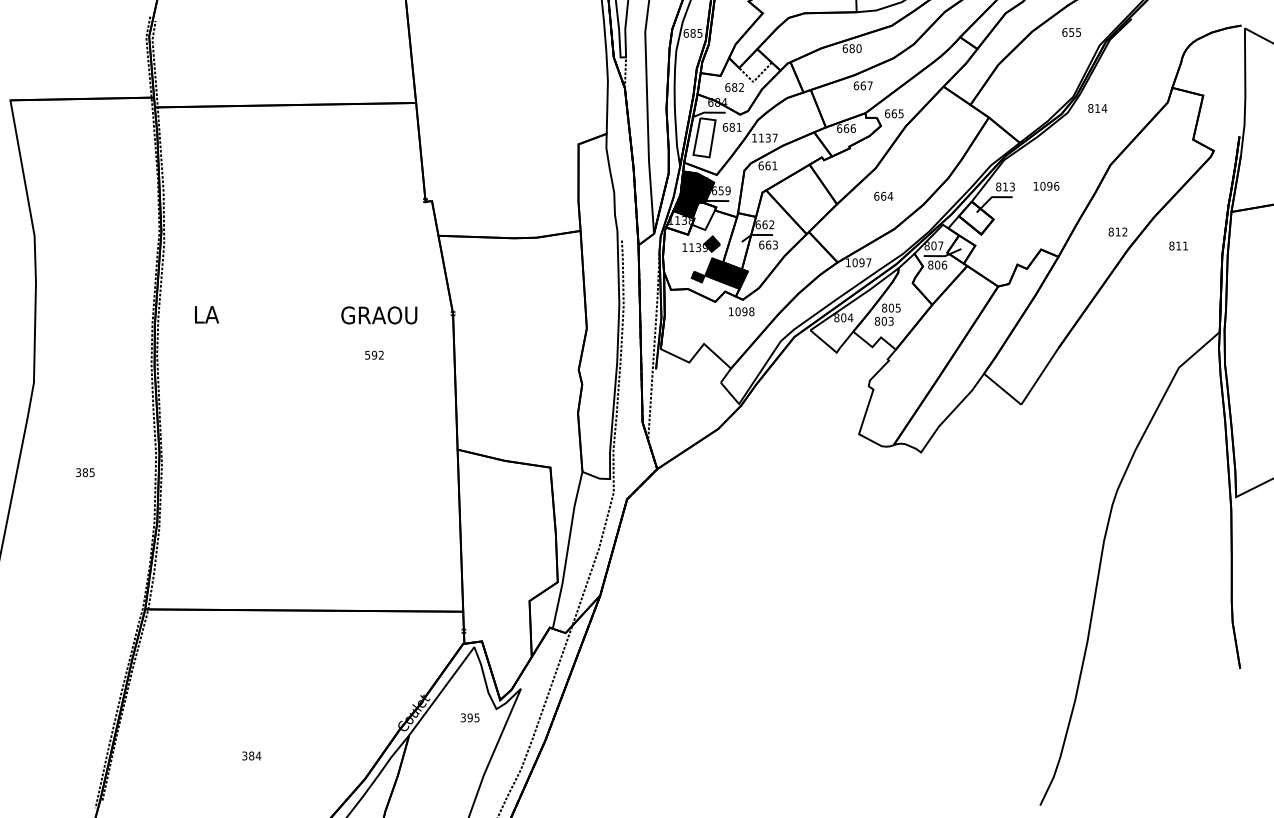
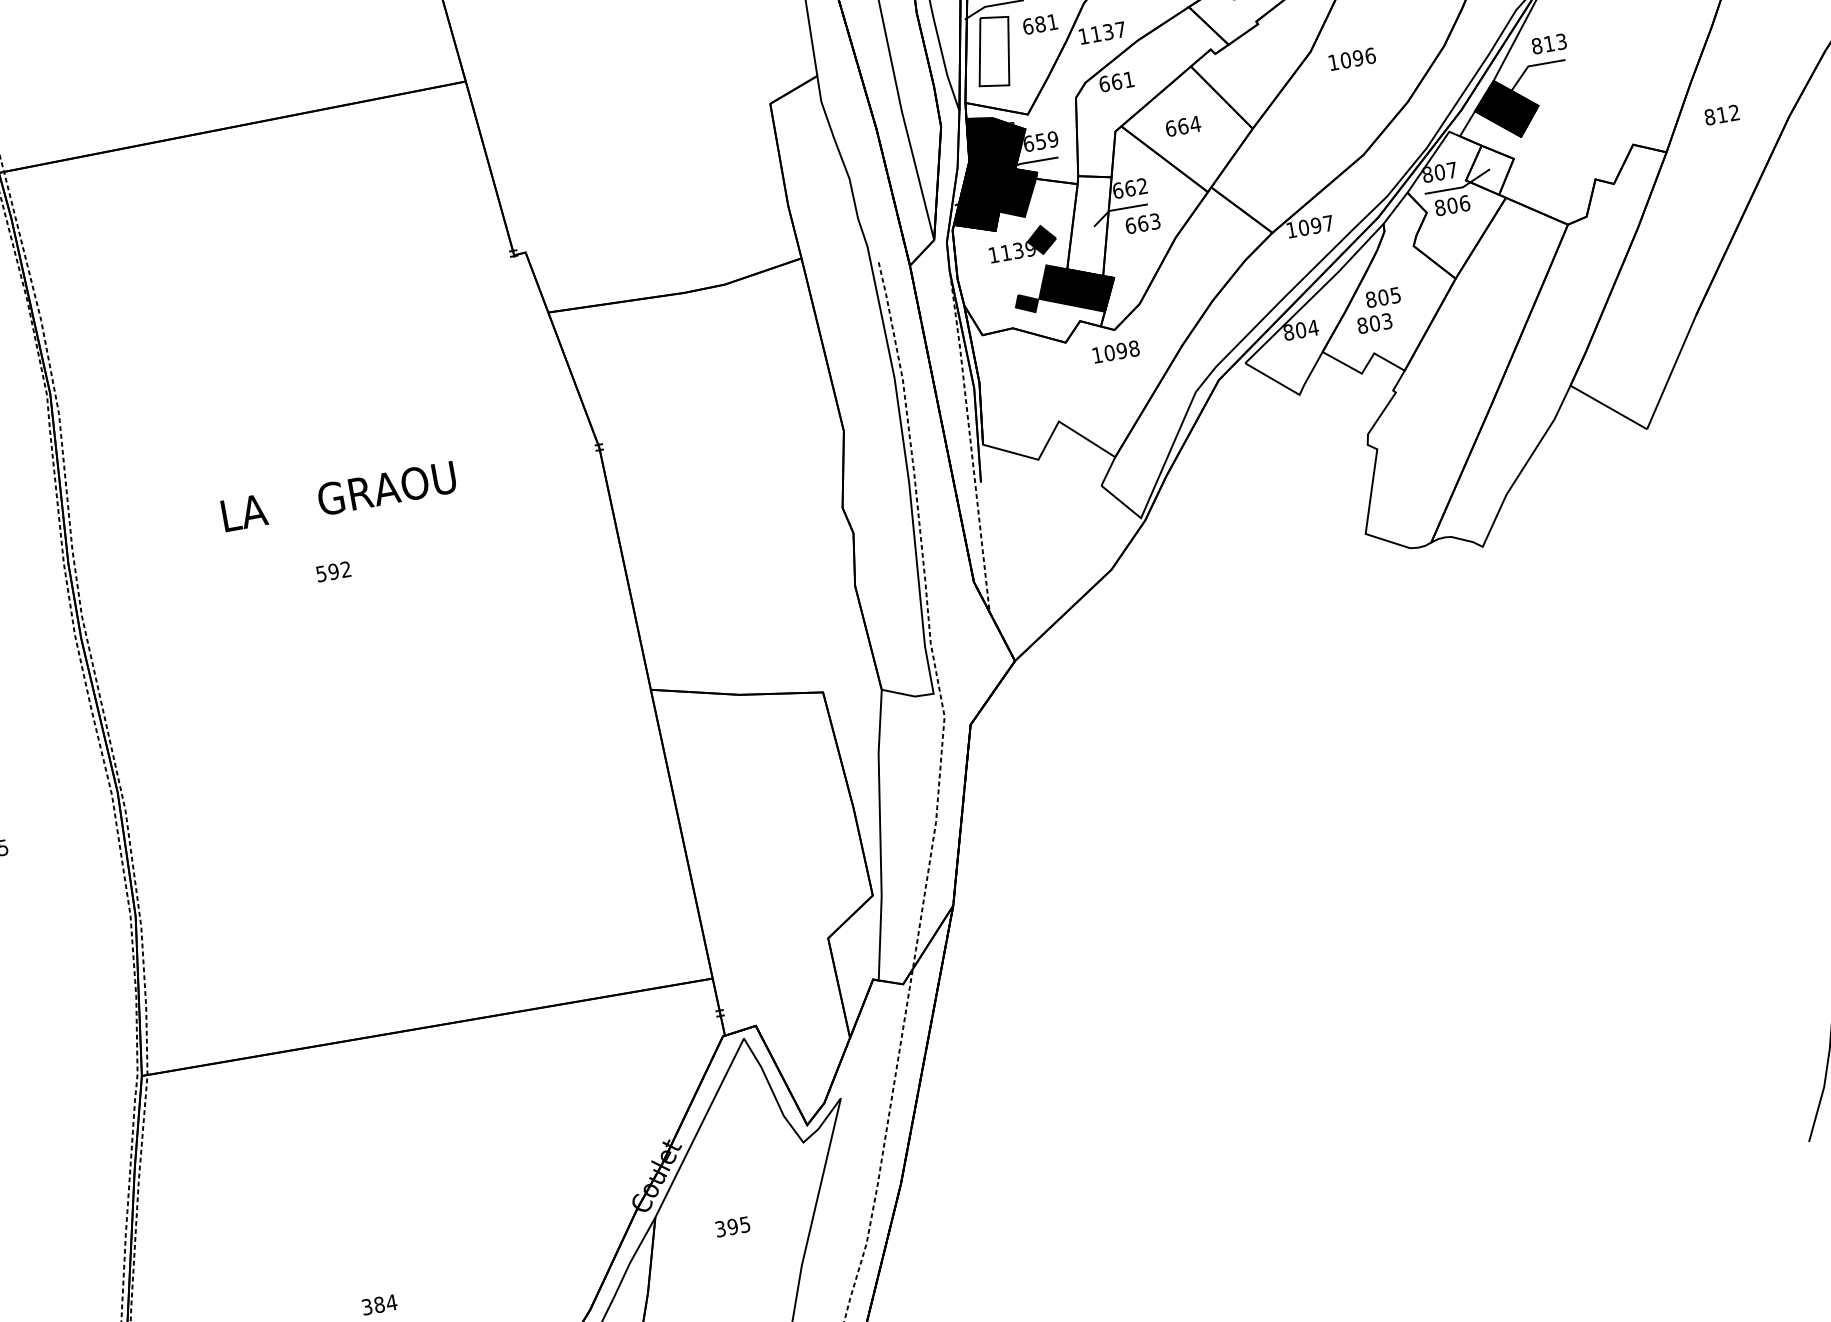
text: (1046, 185) -> (1351, 57), moved
text: (883, 195) -> (1182, 124), moved
fill: (691, 217) -> (996, 198), added
fill: (975, 217) -> (1505, 108), added
text: (1117, 231) -> (1720, 114), moved
text: (207, 314) -> (245, 512), moved
text: (379, 315) -> (387, 488), moved
text: (374, 354) -> (333, 570), moved
text: (469, 717) -> (731, 1226), moved

